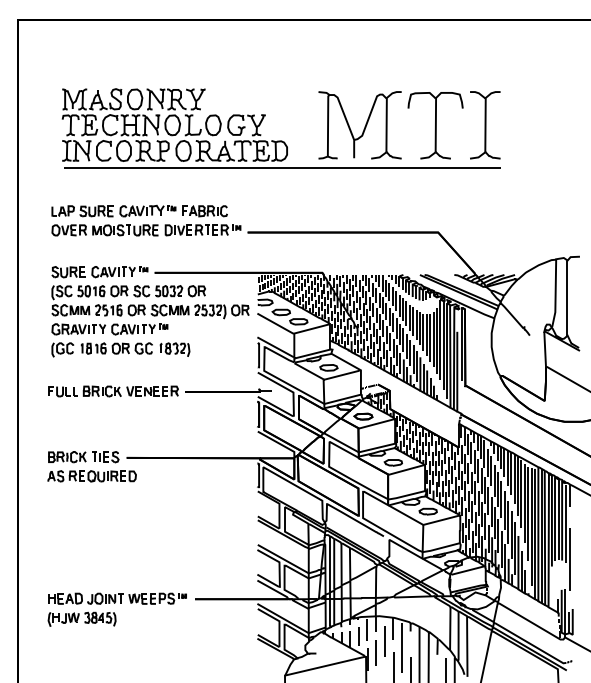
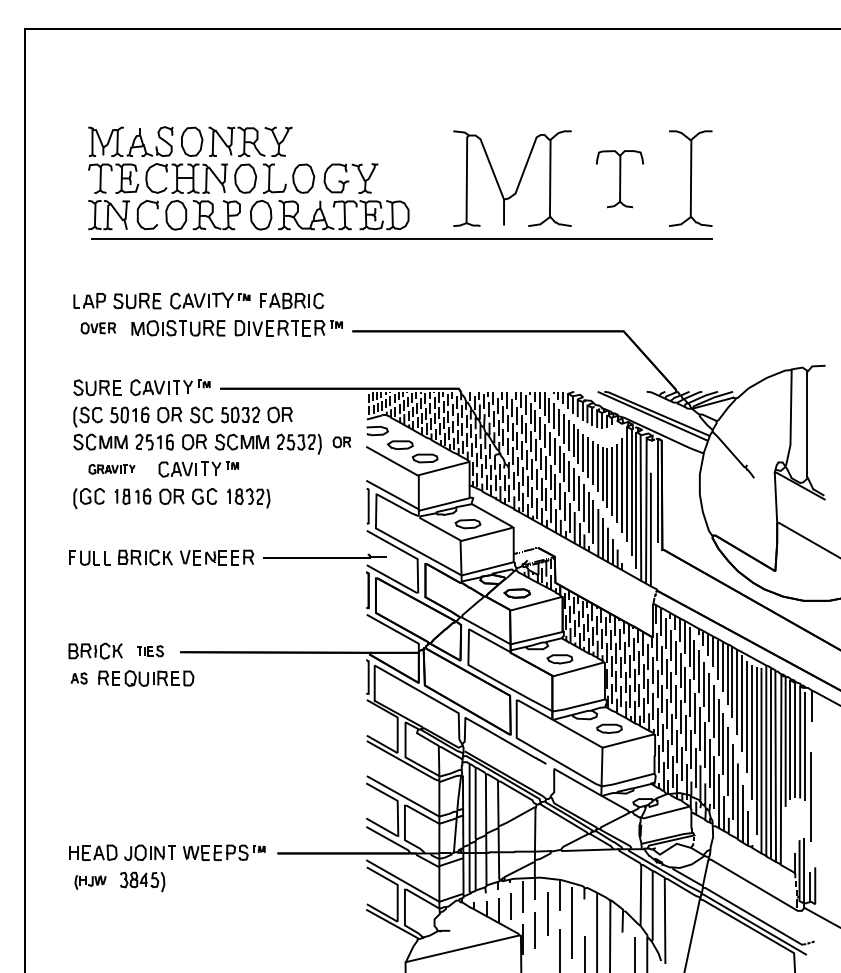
part: (435, 125) -> (619, 178), size x0.6
part: (69, 230) -> (98, 328), size x0.7
part: (240, 310) -> (341, 442), size x0.7
part: (78, 329) -> (111, 469), size x0.6
part: (105, 457) -> (150, 651), size x0.7
part: (55, 476) -> (78, 678), size x0.7
part: (63, 619) -> (90, 882), size x0.7

